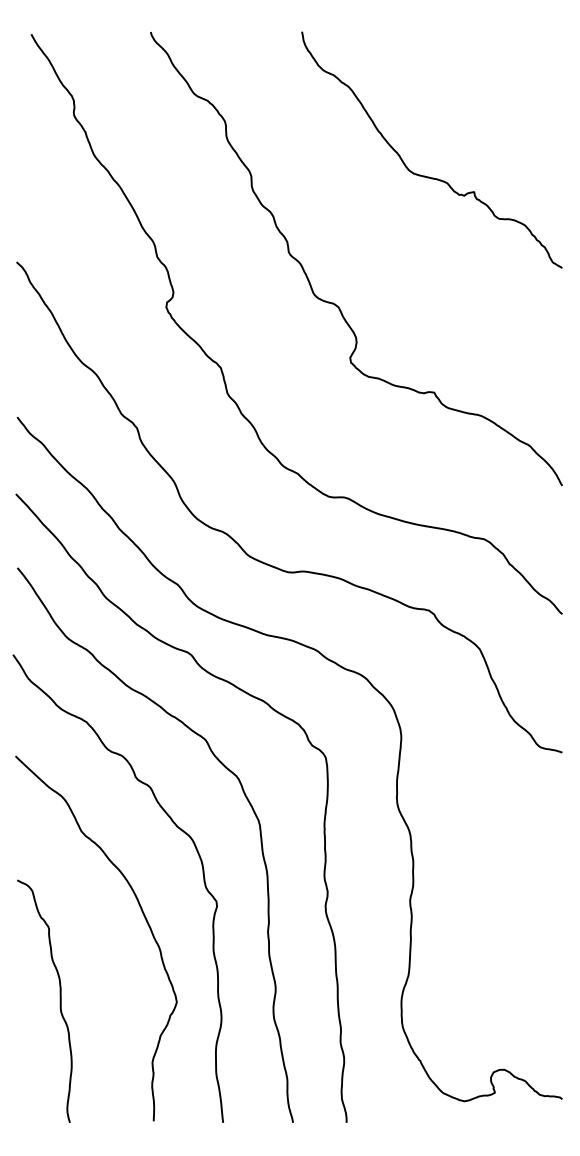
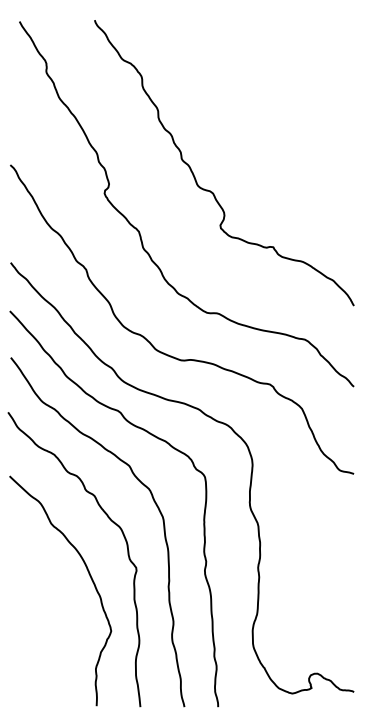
curve: (428, 175) -> (269, 110), removed
curve: (59, 1001) -> (37, 630), removed

